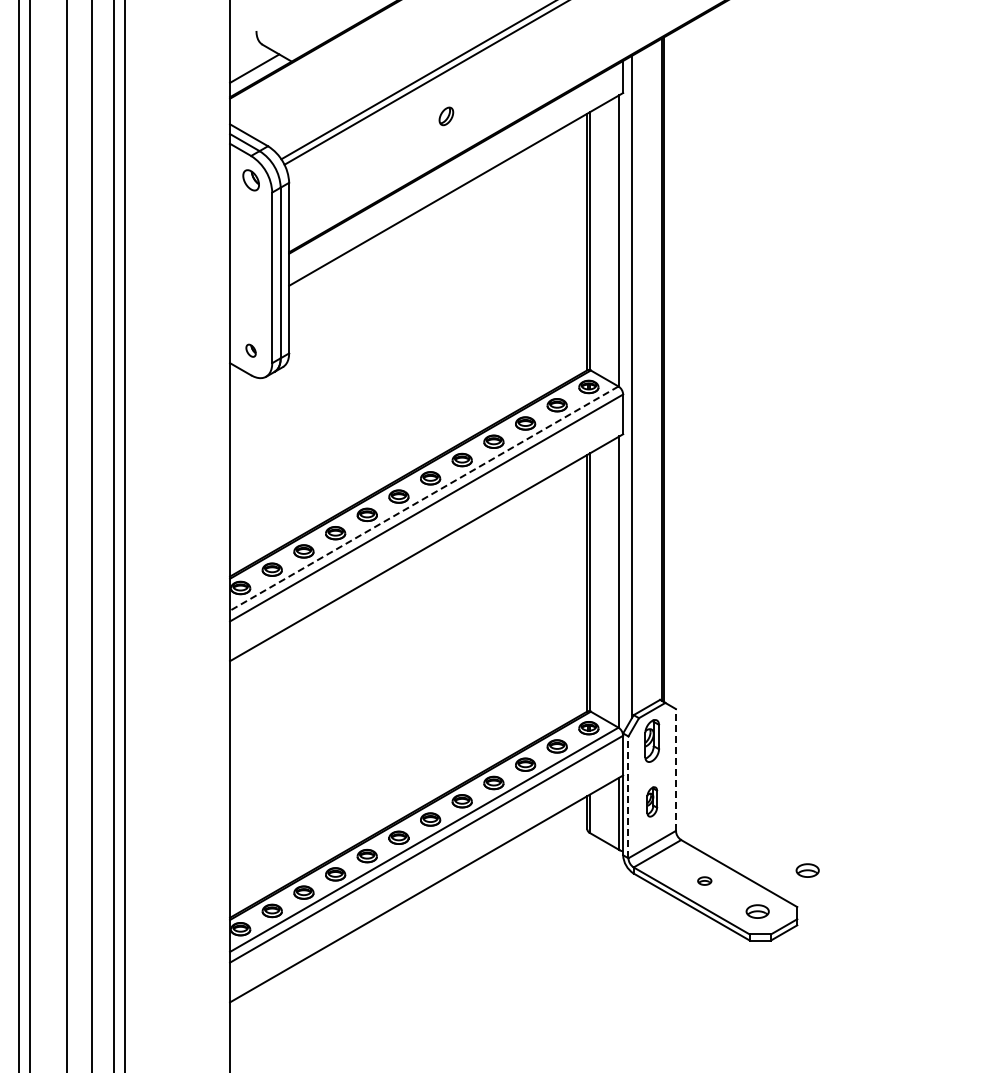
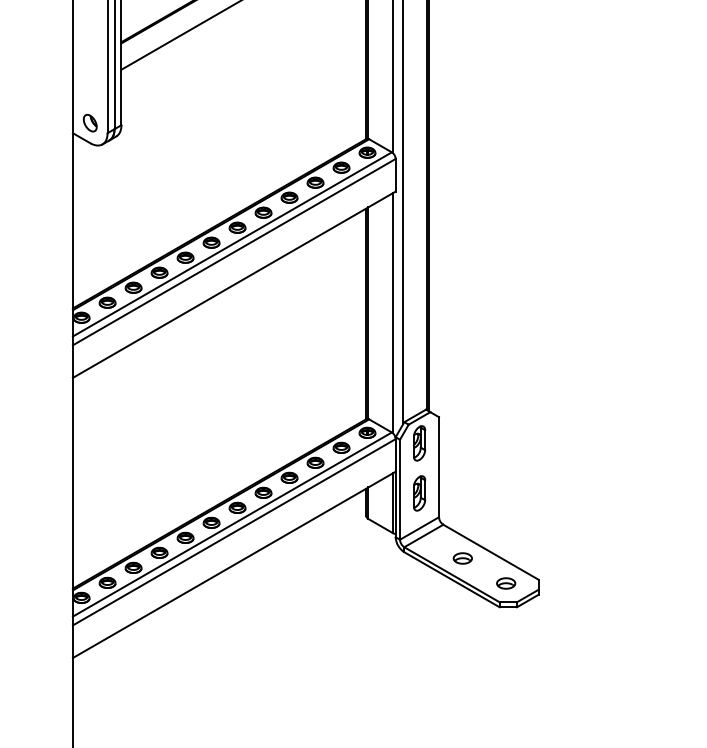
part: (250, 350) -> (89, 122), size x1.67
line: (423, 498) -> (231, 244), dashed -> solid
line: (675, 769) -> (438, 466), dashed -> solid
line: (628, 797) -> (400, 489), dashed -> solid
part: (652, 801) -> (419, 493), size x1.43
part: (807, 870) -> (547, 549), removed
part: (704, 880) -> (462, 557), size x1.67

